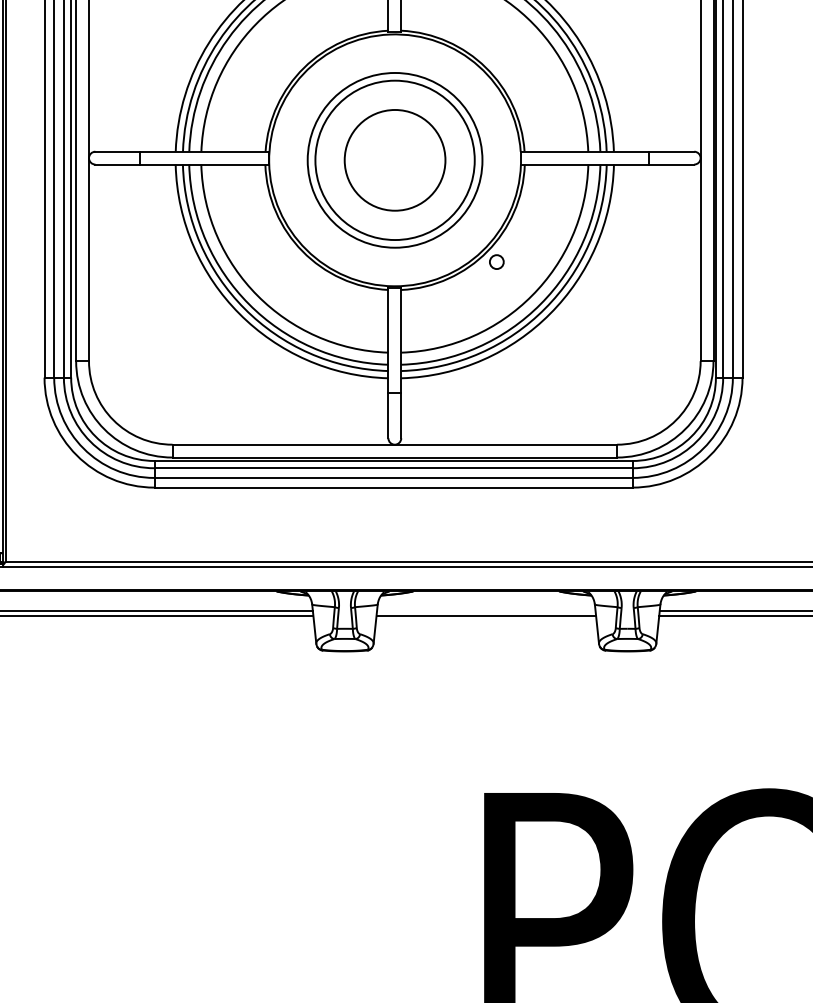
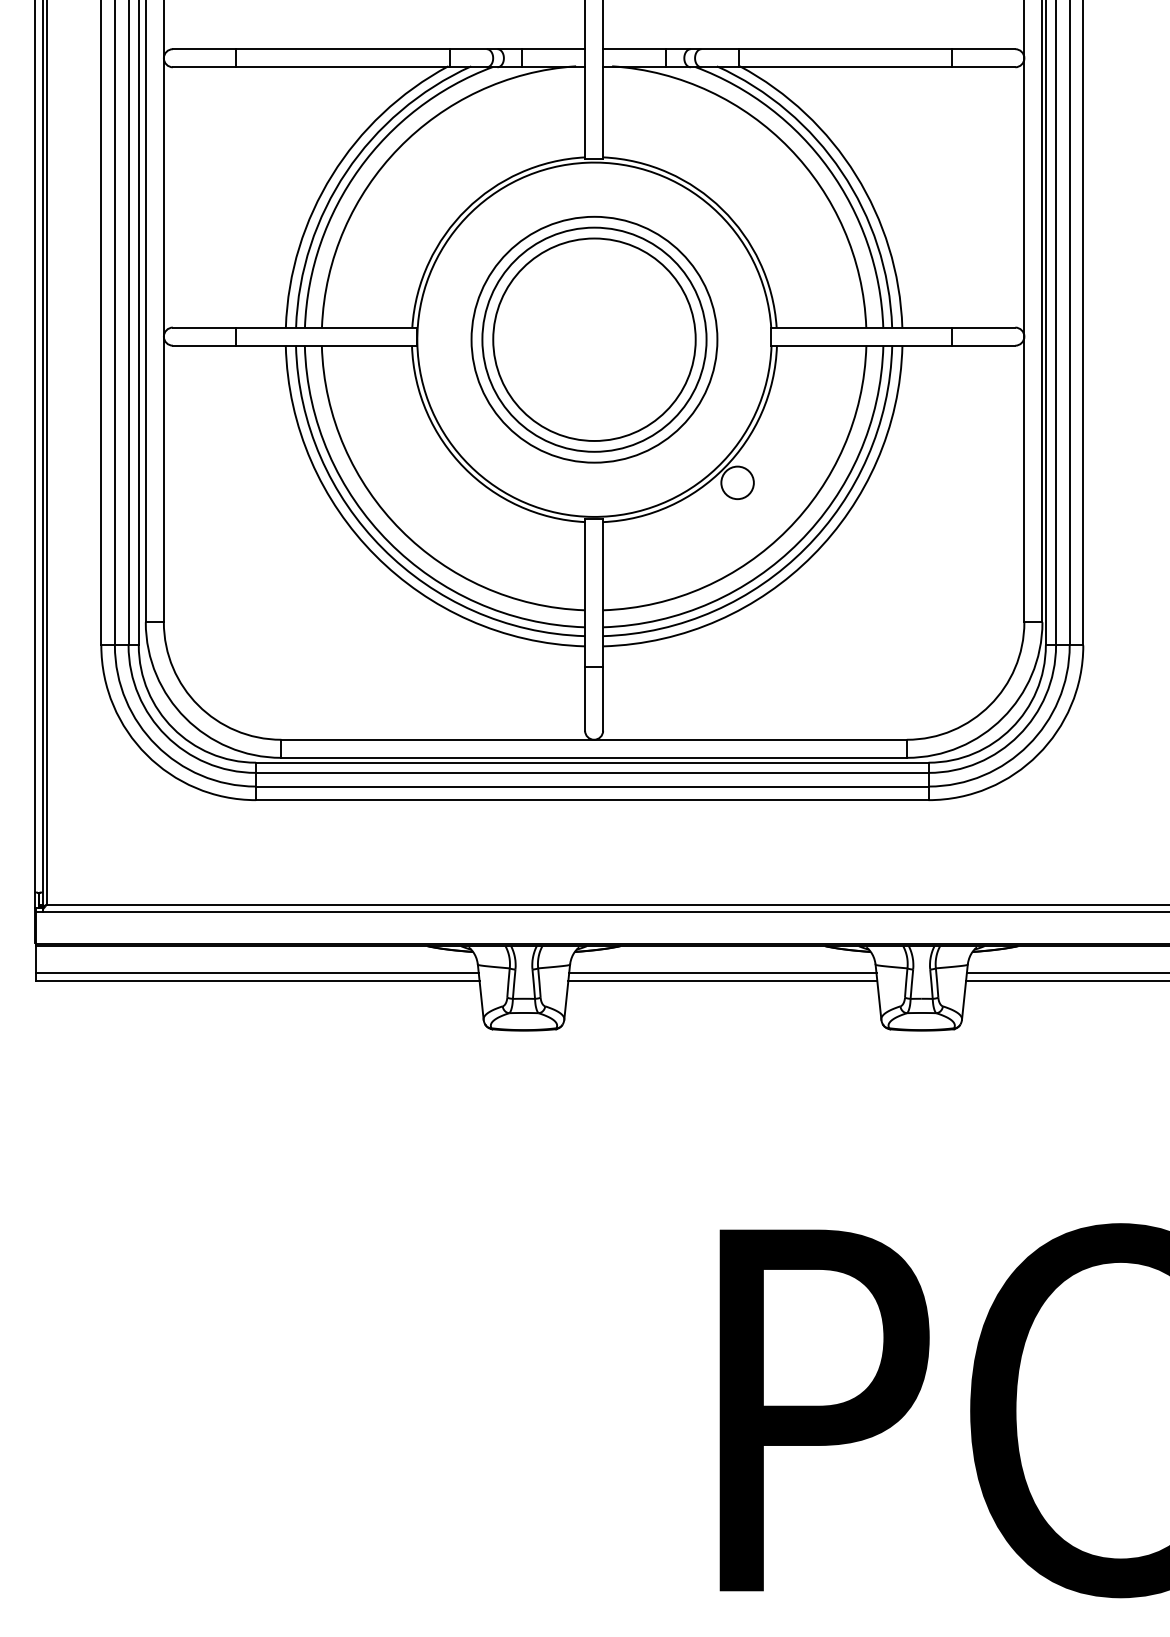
circle: (395, 160) -> (594, 339), size x1.43
circle: (496, 261) -> (737, 482), size x1.67
line: (486, 610) -> (722, 973), added

